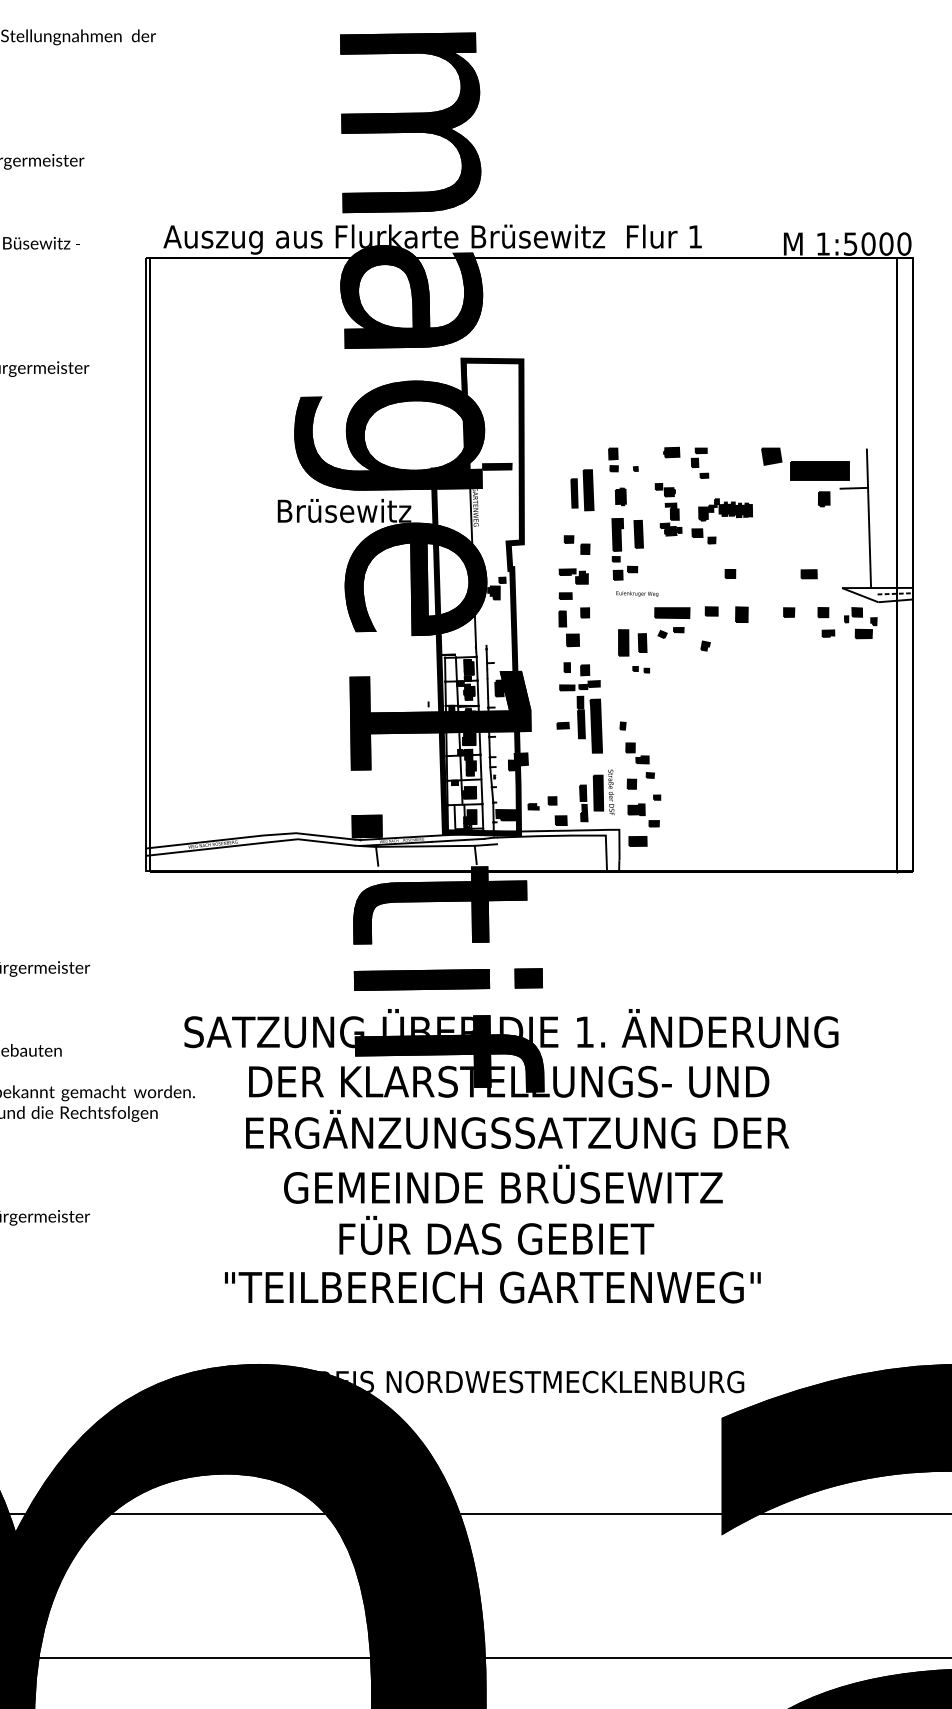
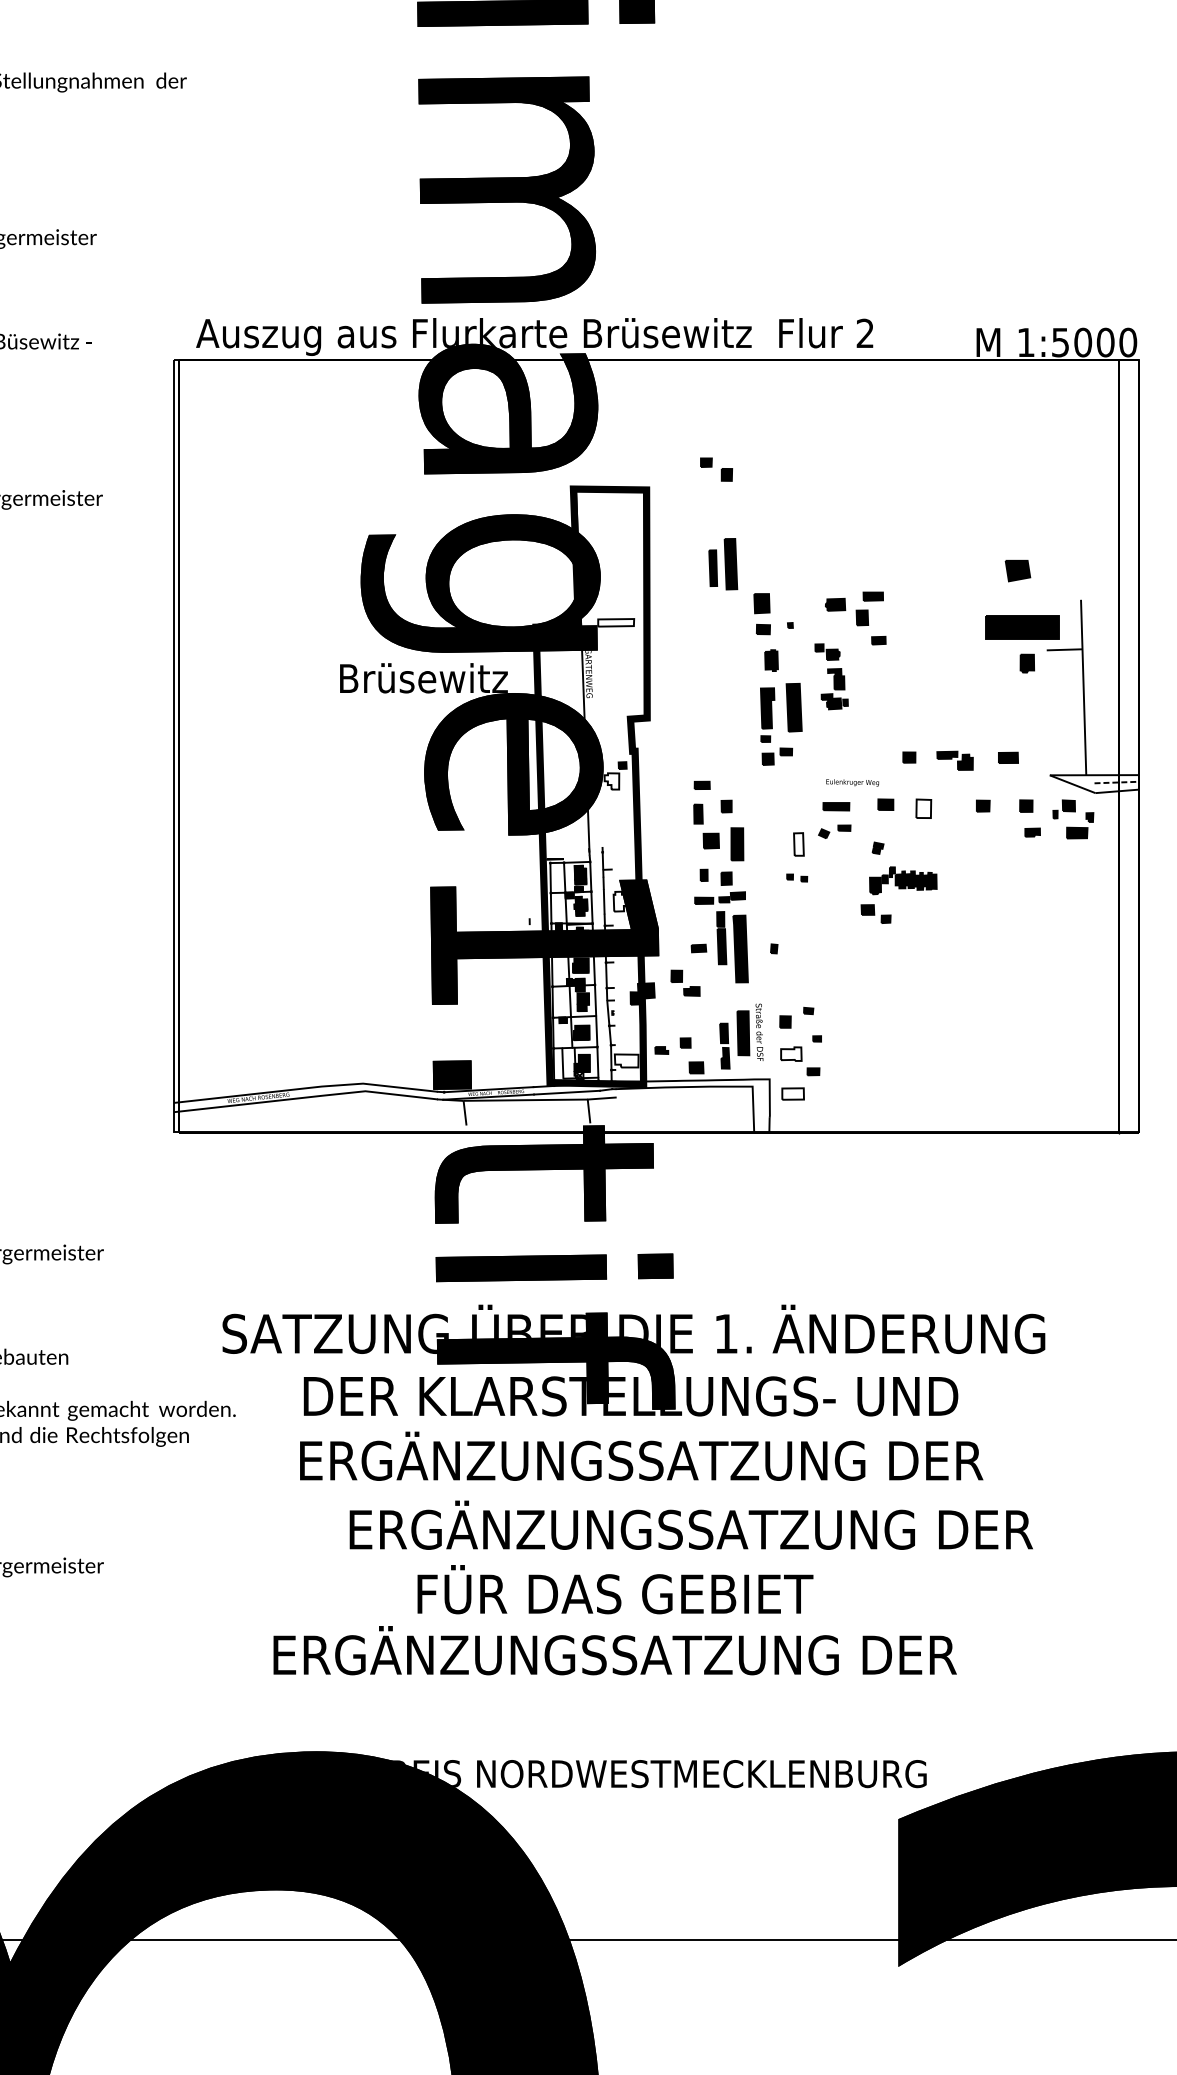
text: (694, 236) -> (864, 333), 1 -> 2
part: (771, 456) -> (1017, 570), moved
part: (613, 459) -> (762, 613), size x1.4
part: (699, 462) -> (870, 617), size x1.4
fill: (497, 466) -> (616, 622), removed
part: (582, 490) -> (723, 564), moved
part: (721, 521) -> (898, 895), moved
part: (638, 534) -> (793, 707), size x1.4
part: (576, 544) -> (715, 468), moved
part: (573, 576) -> (954, 760), moved
fill: (493, 592) -> (611, 780), removed
text: (637, 593) -> (852, 782), moved
part: (672, 612) -> (836, 806), size x0.6
fill: (741, 614) -> (923, 808), removed
part: (623, 642) -> (737, 843), moved
fill: (642, 643) -> (798, 845), removed
fill: (501, 688) -> (621, 901), removed
part: (637, 753) -> (685, 983), moved
fill: (636, 809) -> (791, 1053), removed
fill: (505, 814) -> (626, 1060), removed
fill: (637, 841) -> (792, 1094), removed
text: (556, 1183) -> (690, 1524), GEMEINDE BRÜSEWITZ -> ERGÄNZUNGSSATZUNG DER
text: (496, 1283) -> (615, 1650), "TEILBEREICH GARTENWEG" -> ERGÄNZUNGSSATZUNG DER

